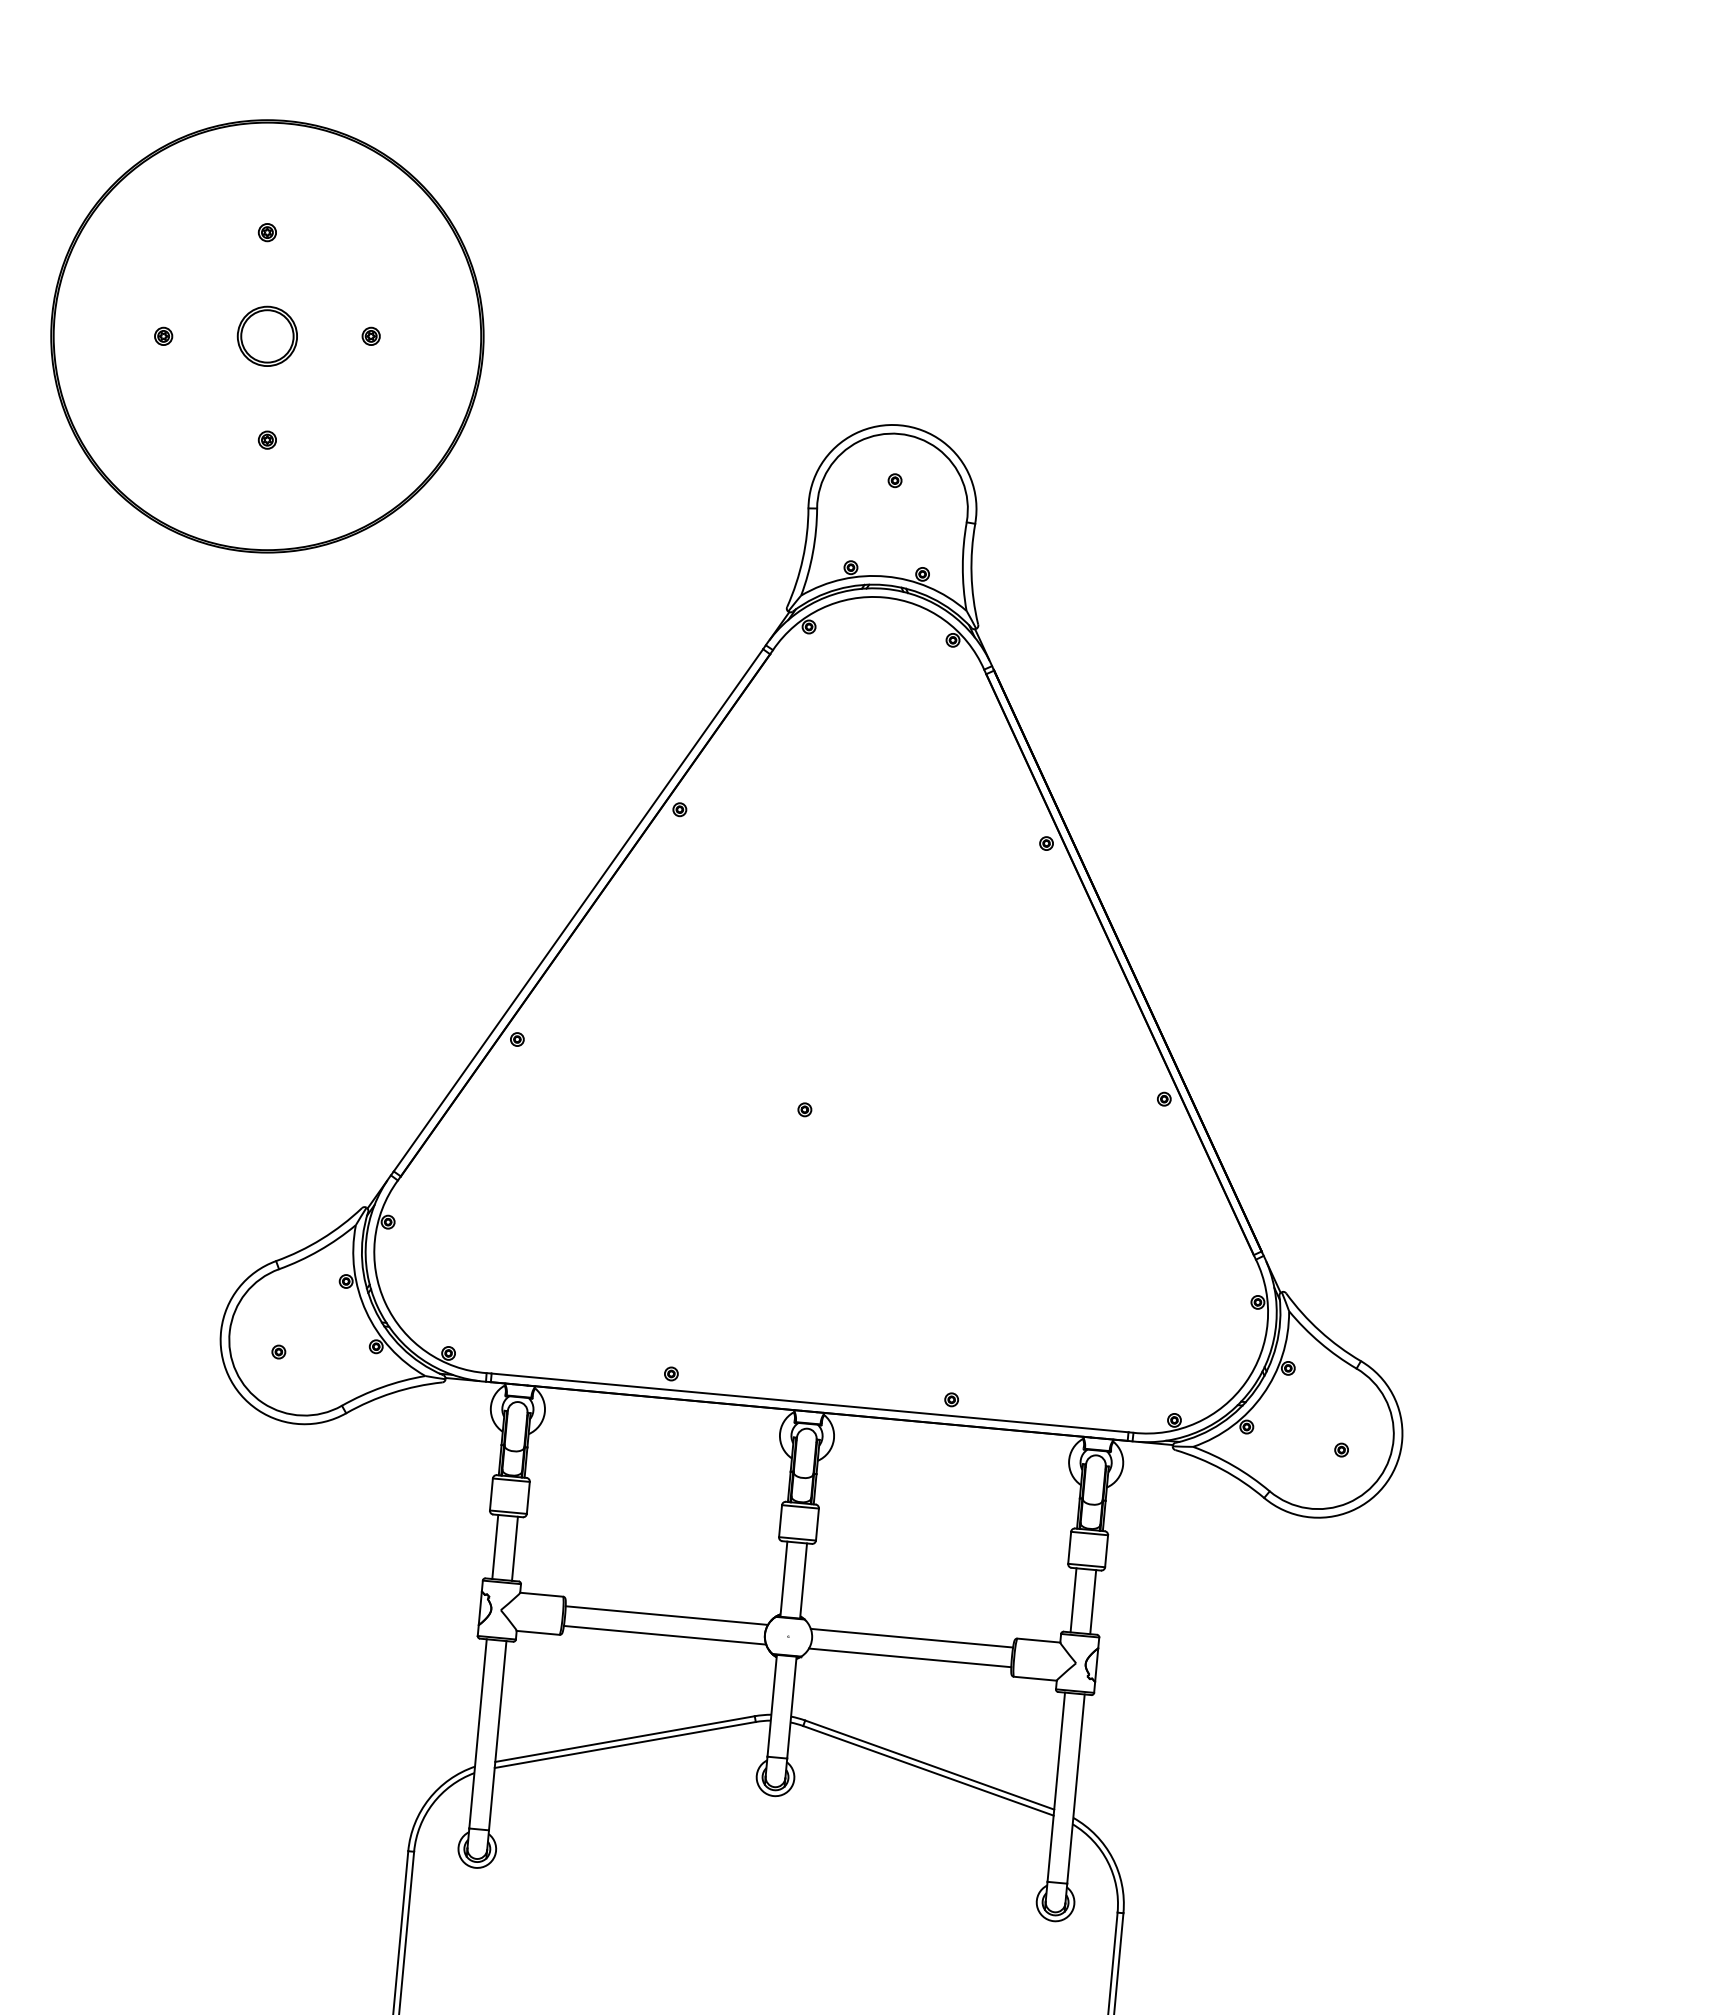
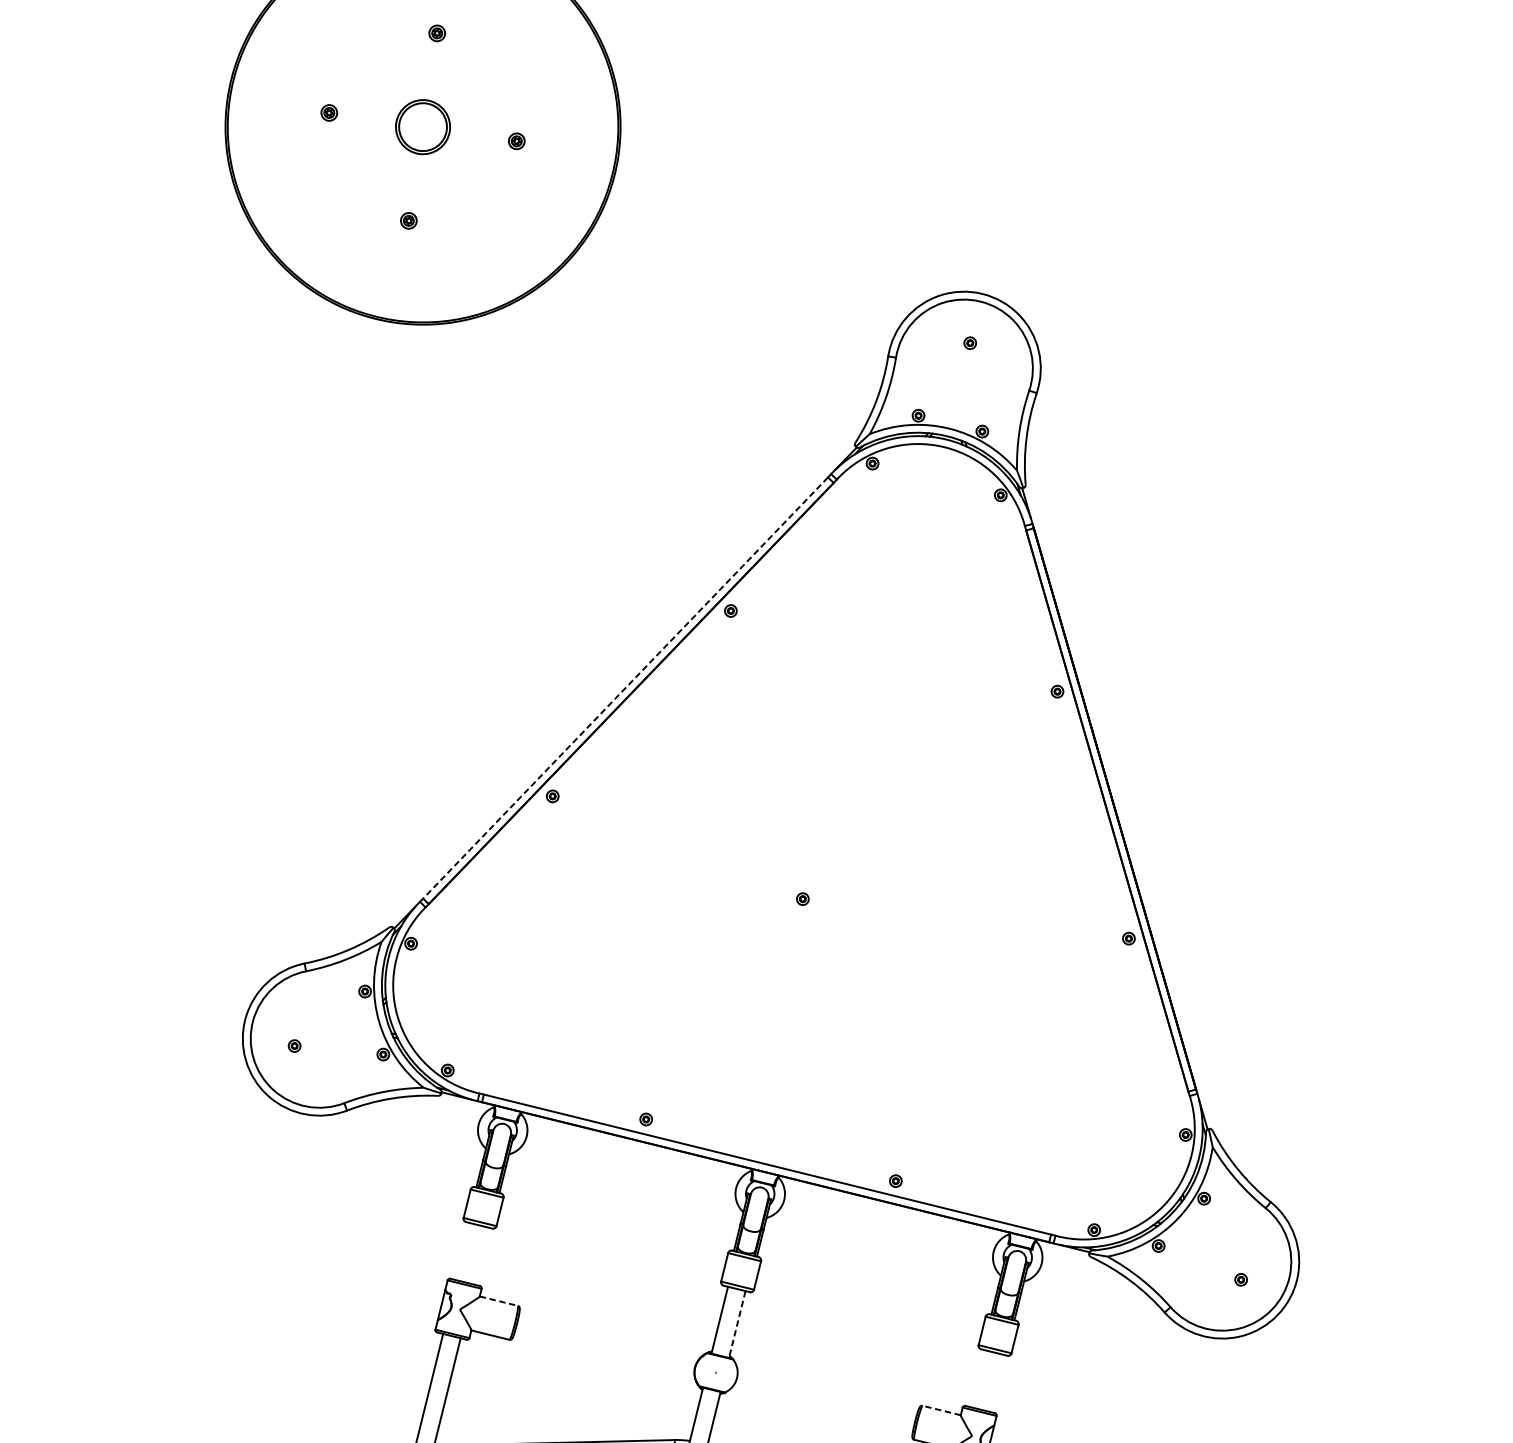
line: (578, 910) -> (625, 688), solid -> dashed
line: (495, 1546) -> (463, 1251), removed
line: (514, 1548) -> (480, 1255), removed
line: (803, 1581) -> (737, 1324), solid -> dashed
line: (541, 1594) -> (498, 1300), solid -> dashed
line: (1073, 1600) -> (978, 1379), removed
line: (1093, 1602) -> (996, 1383), removed
line: (666, 1615) -> (608, 1336), removed
line: (664, 1634) -> (604, 1353), removed
line: (911, 1637) -> (827, 1390), removed
line: (1038, 1640) -> (941, 1410), solid -> dashed
line: (910, 1657) -> (823, 1408), removed

